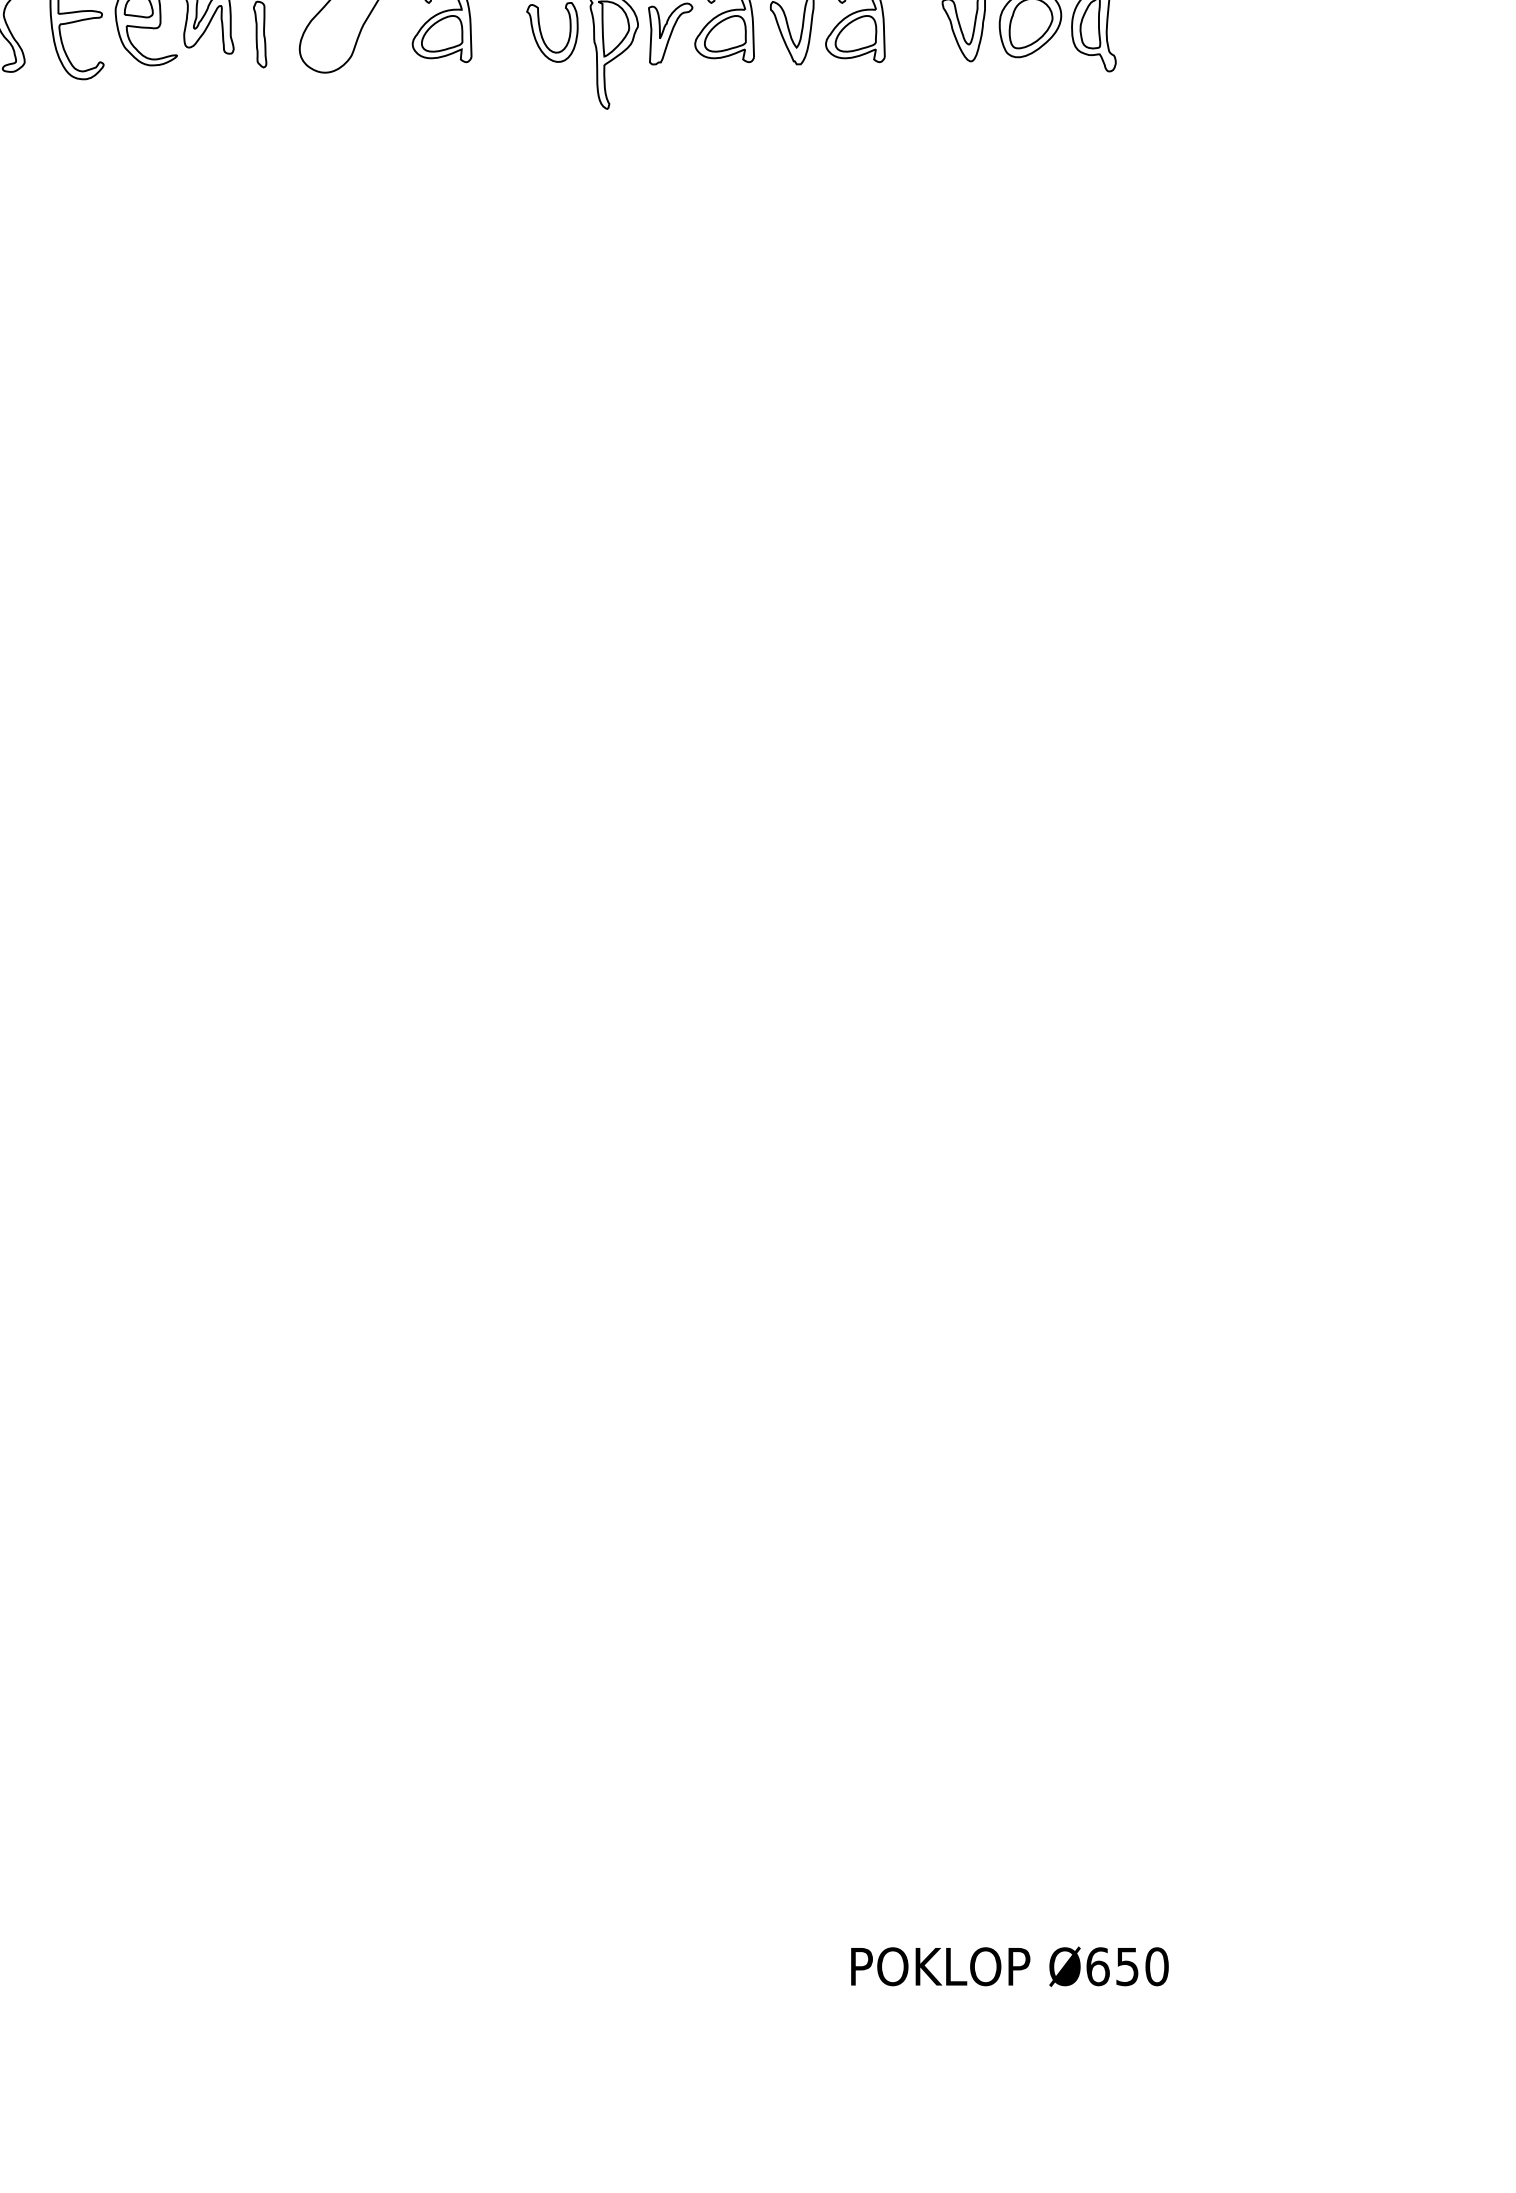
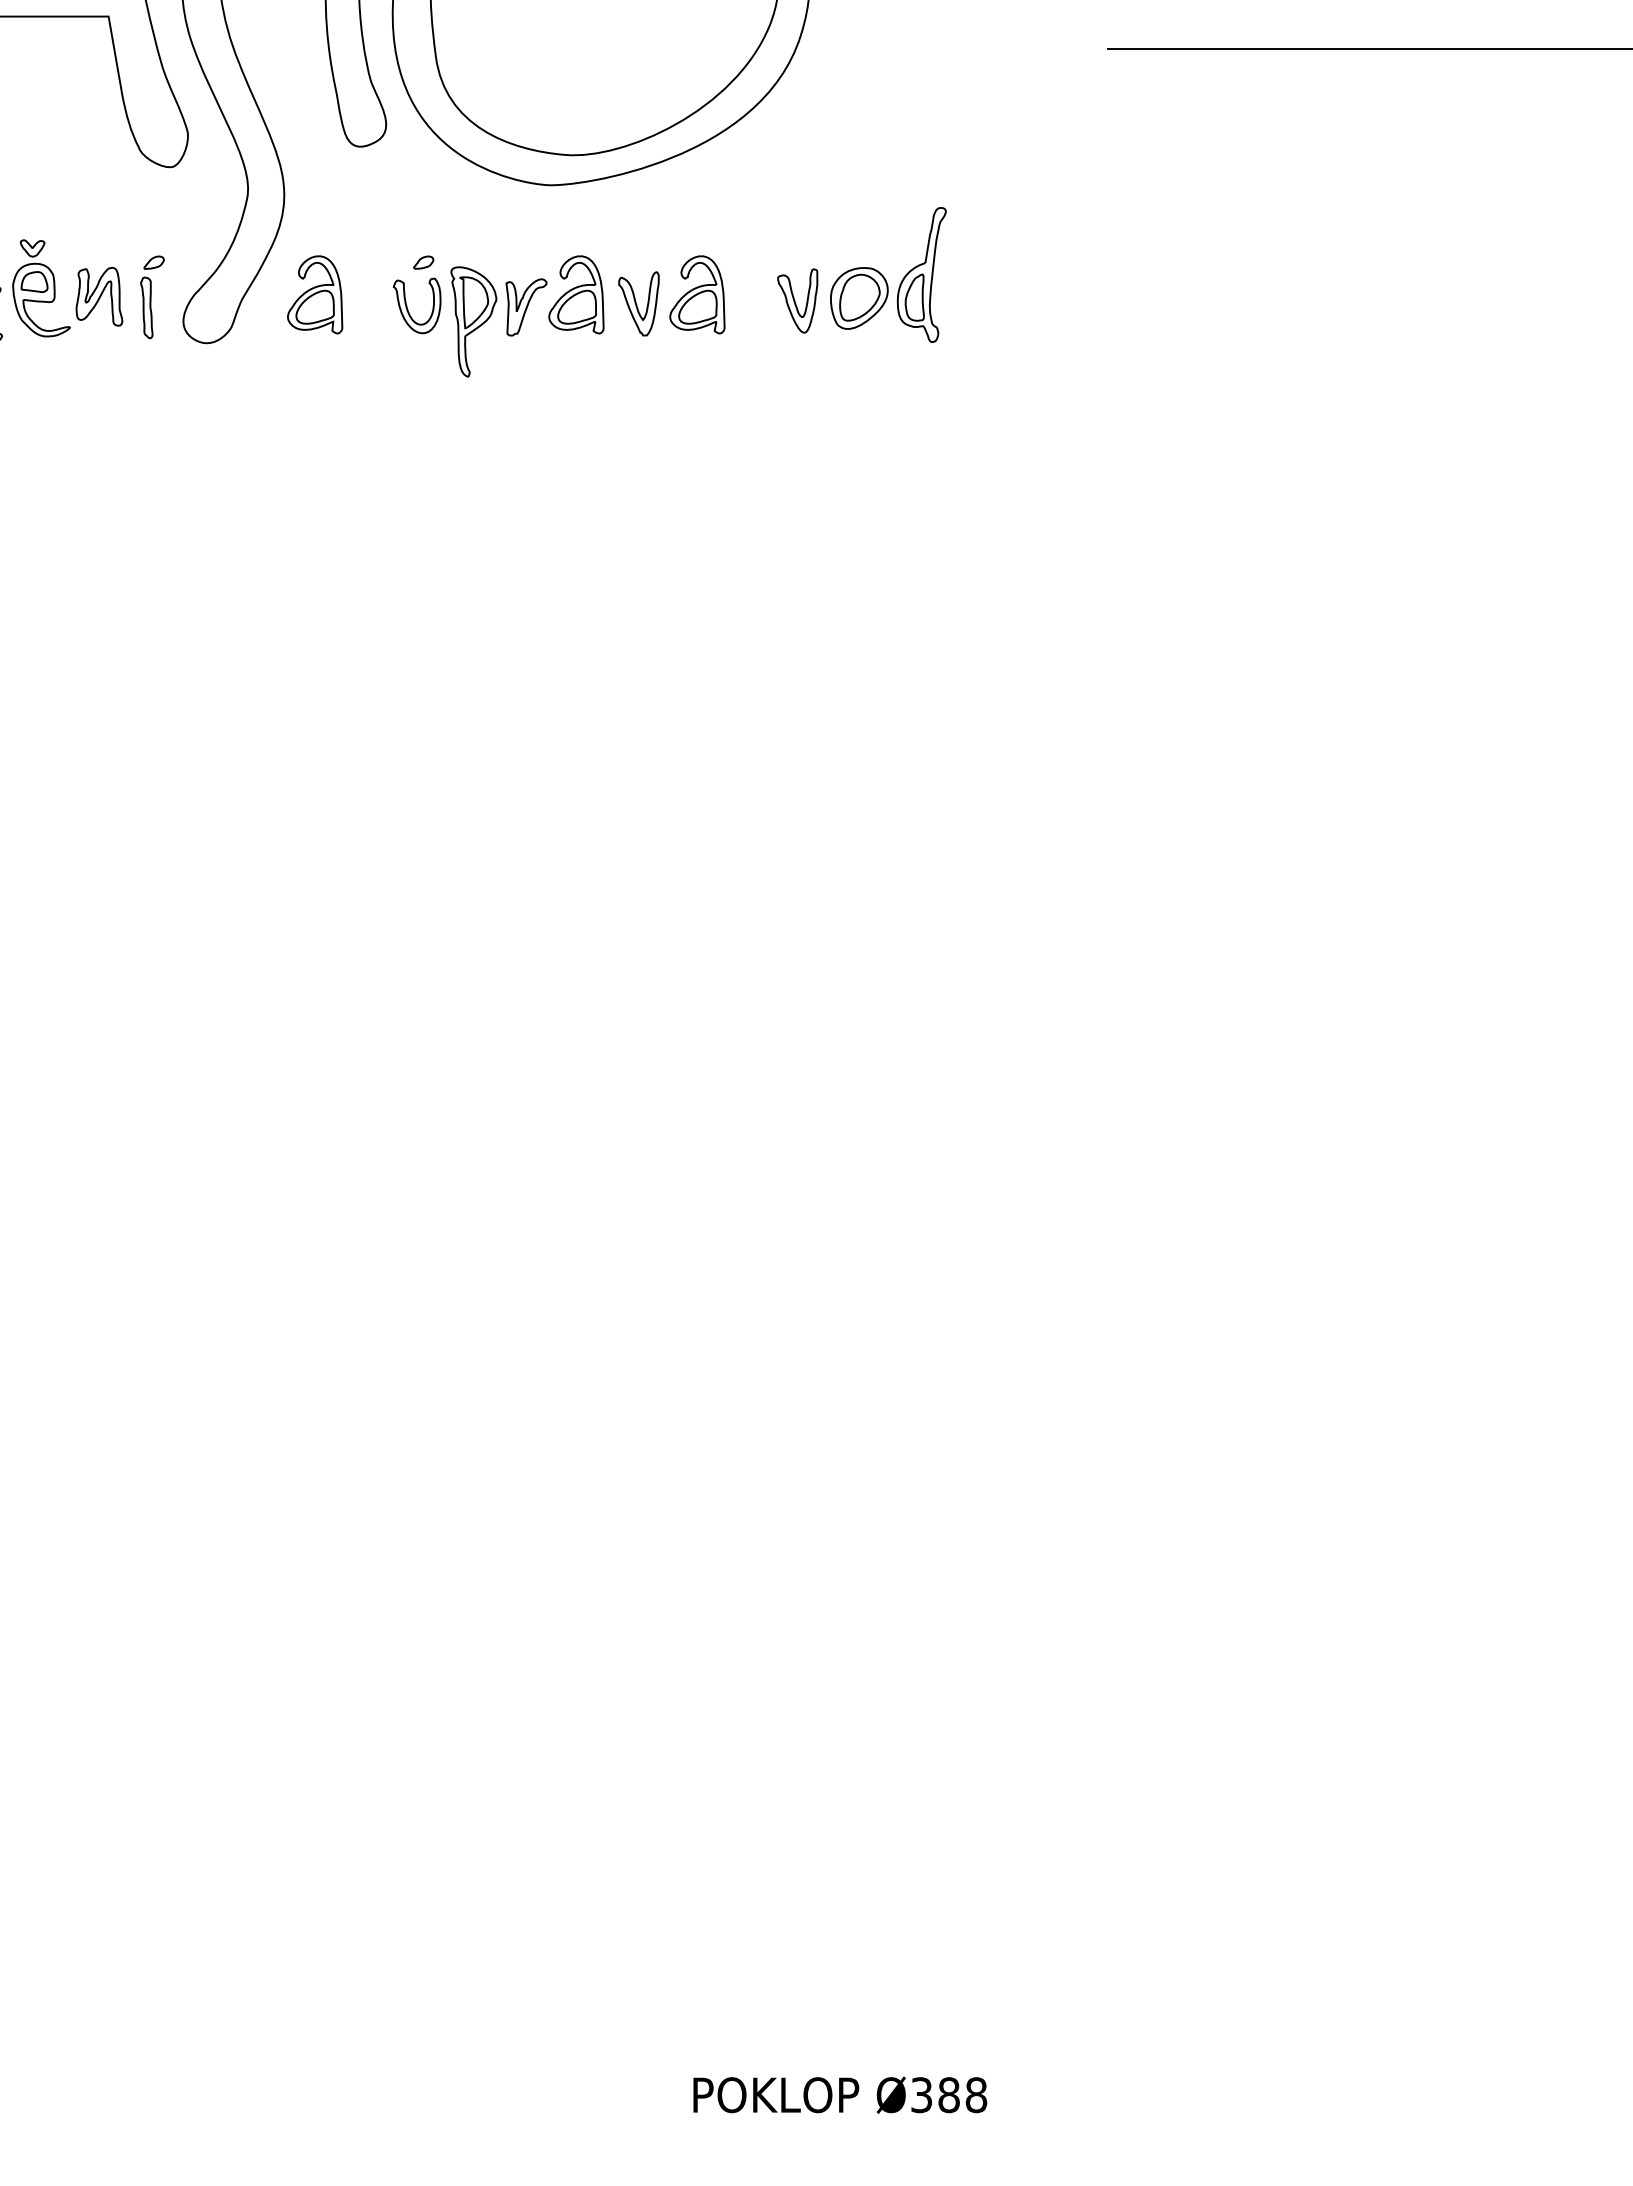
text: (1127, 1967) -> (949, 2095), Ø650 -> Ø388

